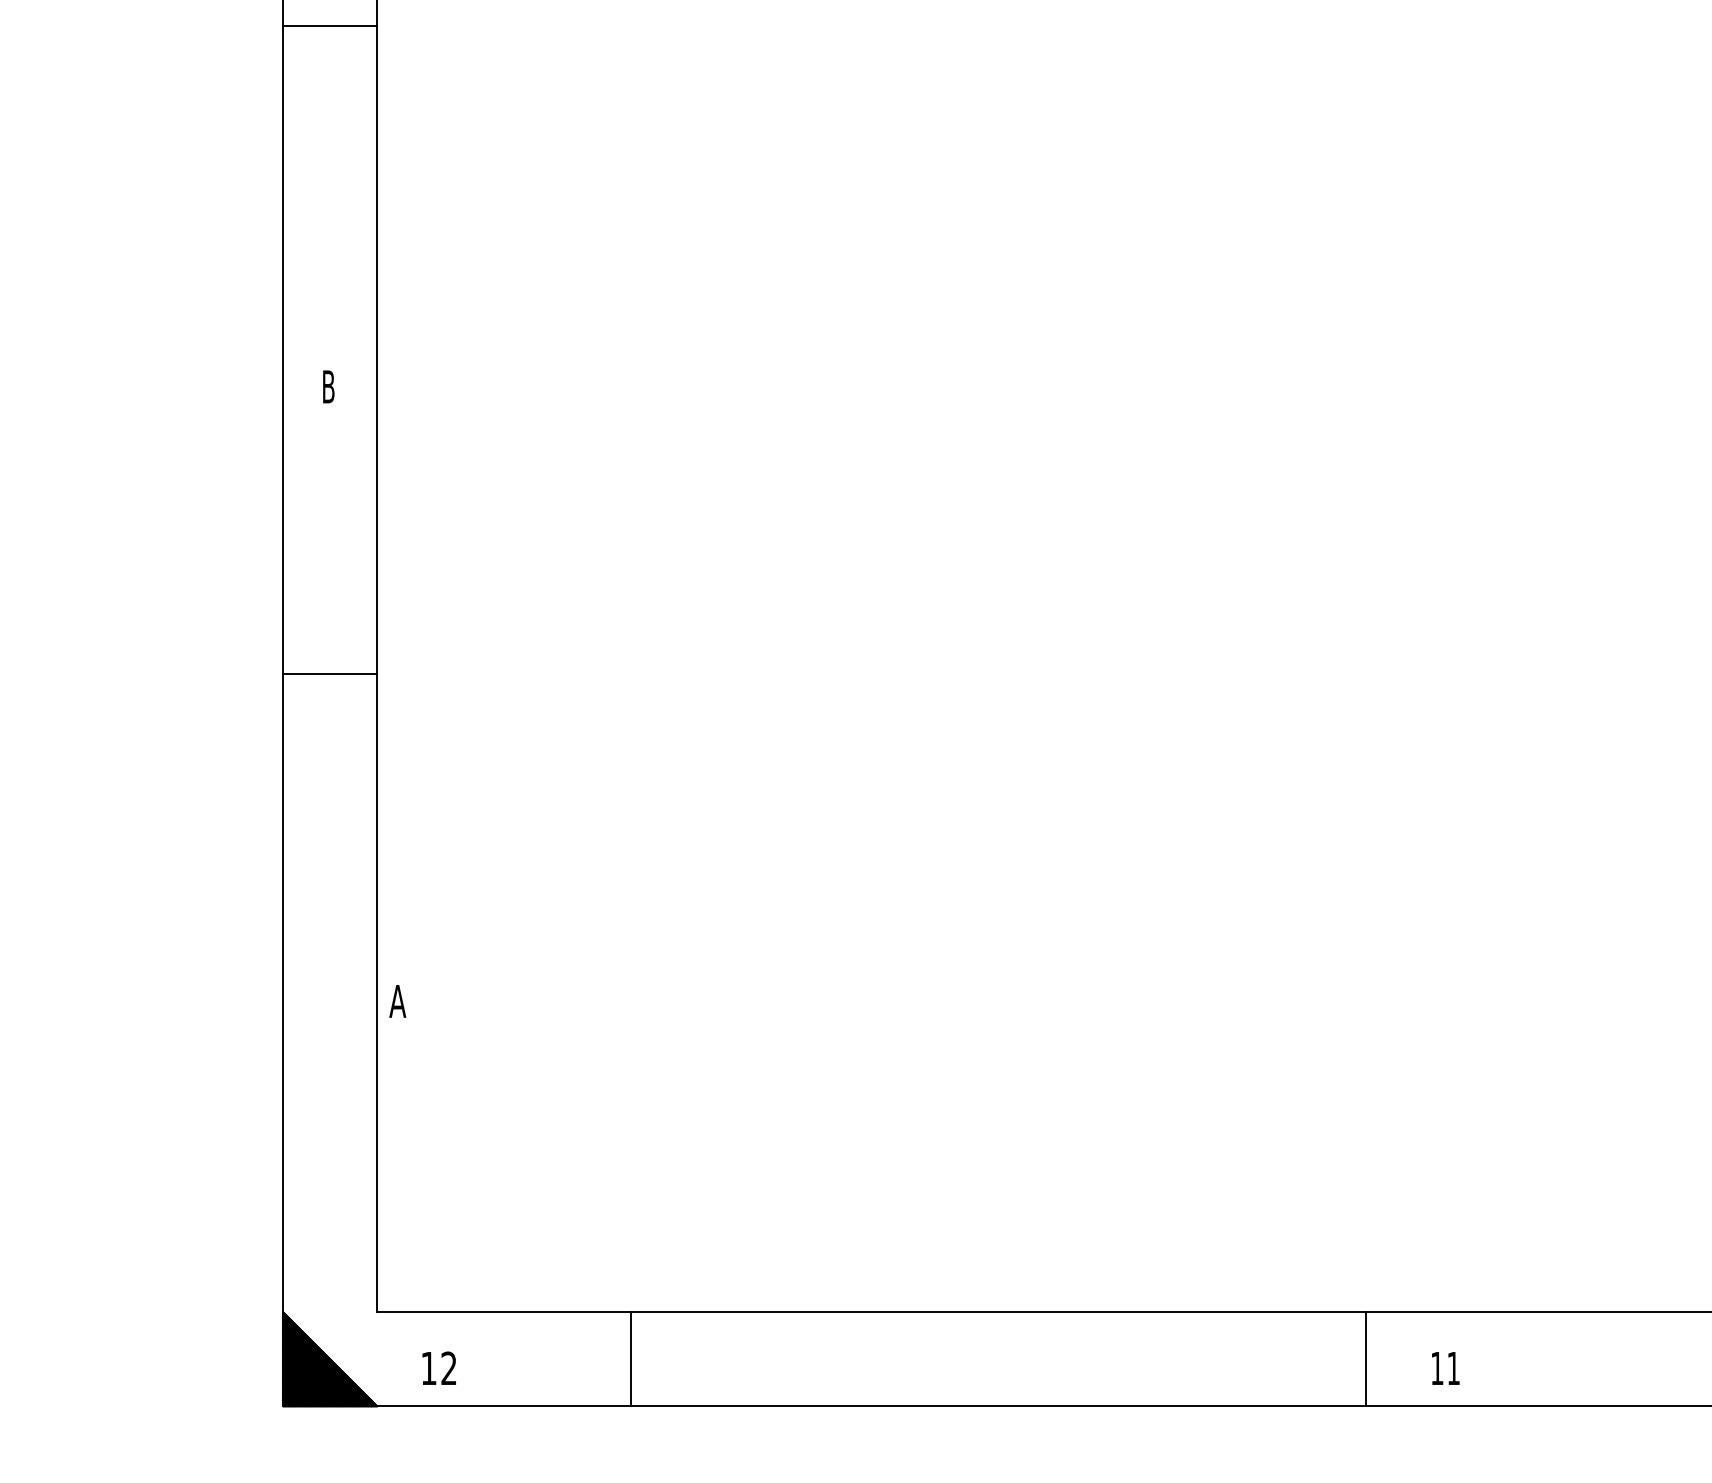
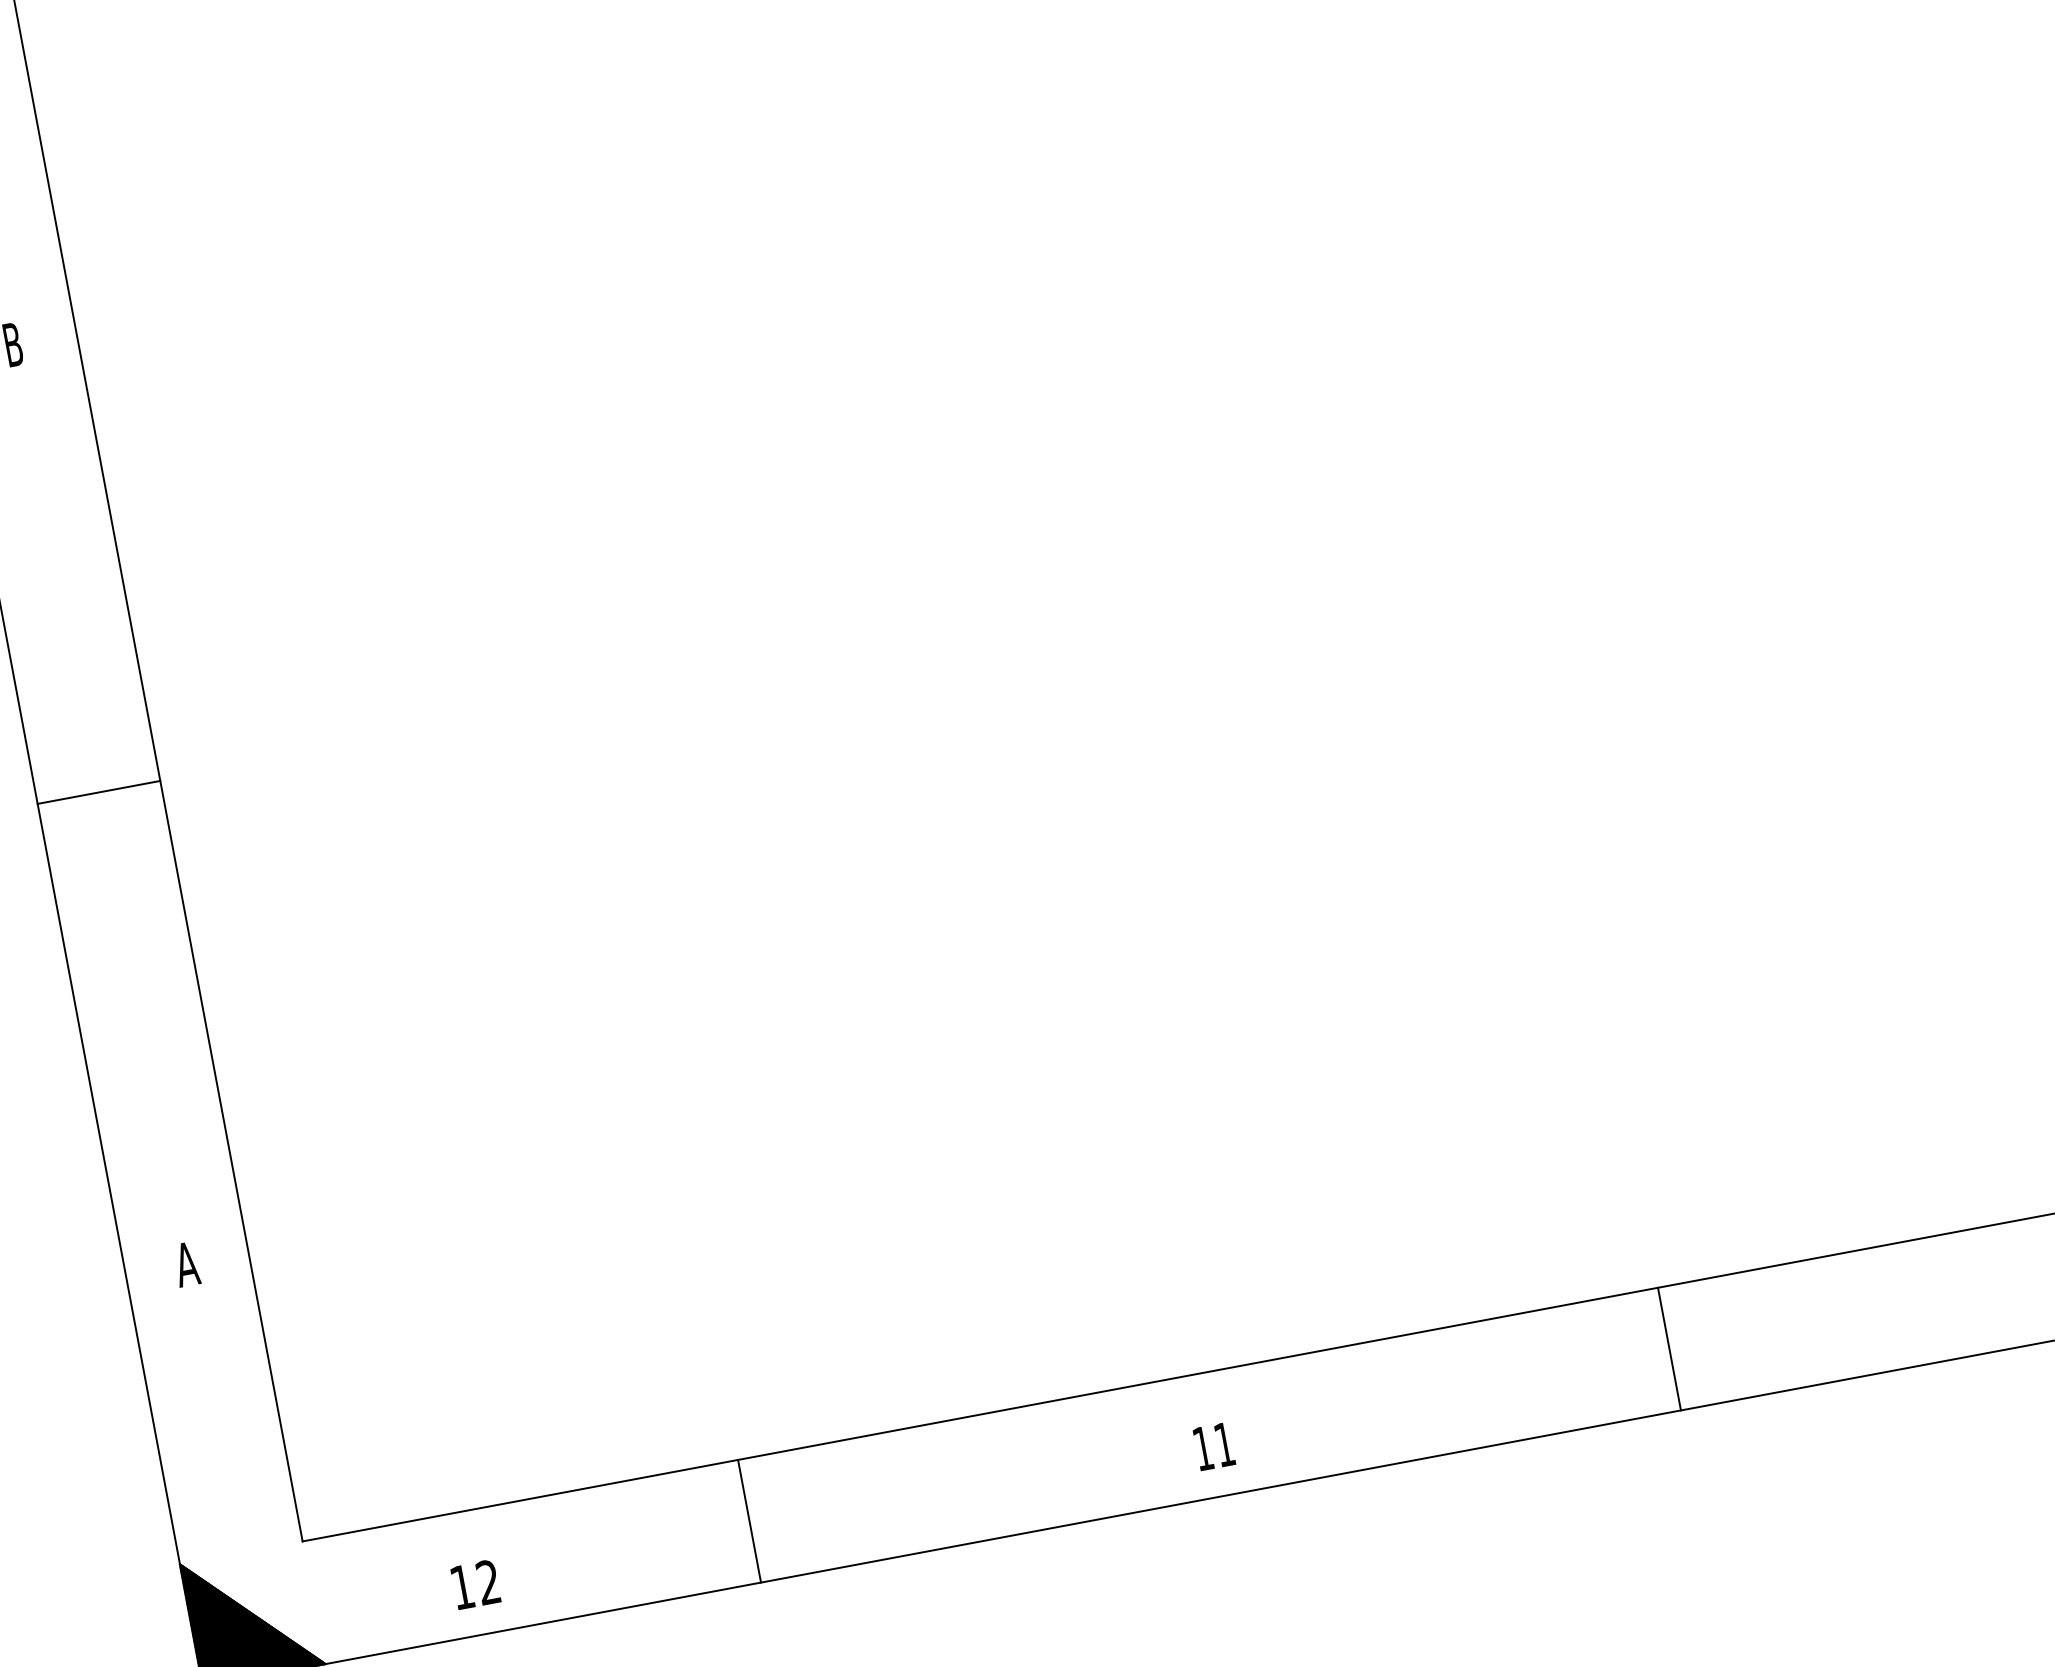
line: (330, 674) -> (99, 792), moved
text: (397, 1001) -> (186, 1264), moved
line: (630, 1359) -> (749, 1521), moved
line: (1366, 1359) -> (1670, 1349), moved
text: (438, 1367) -> (474, 1583), moved
text: (1445, 1368) -> (1213, 1446), moved

